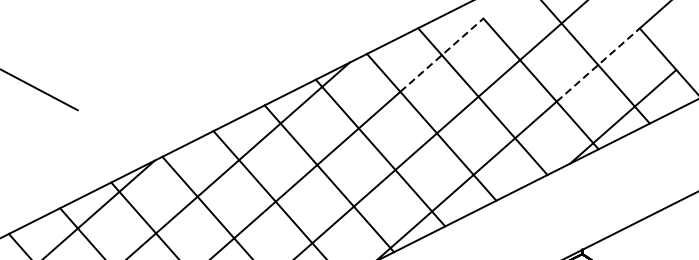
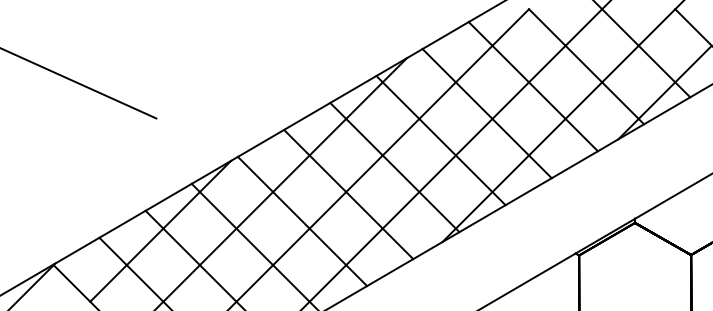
line: (441, 54) -> (492, 45), dashed -> solid
line: (598, 64) -> (638, 45), dashed -> solid

